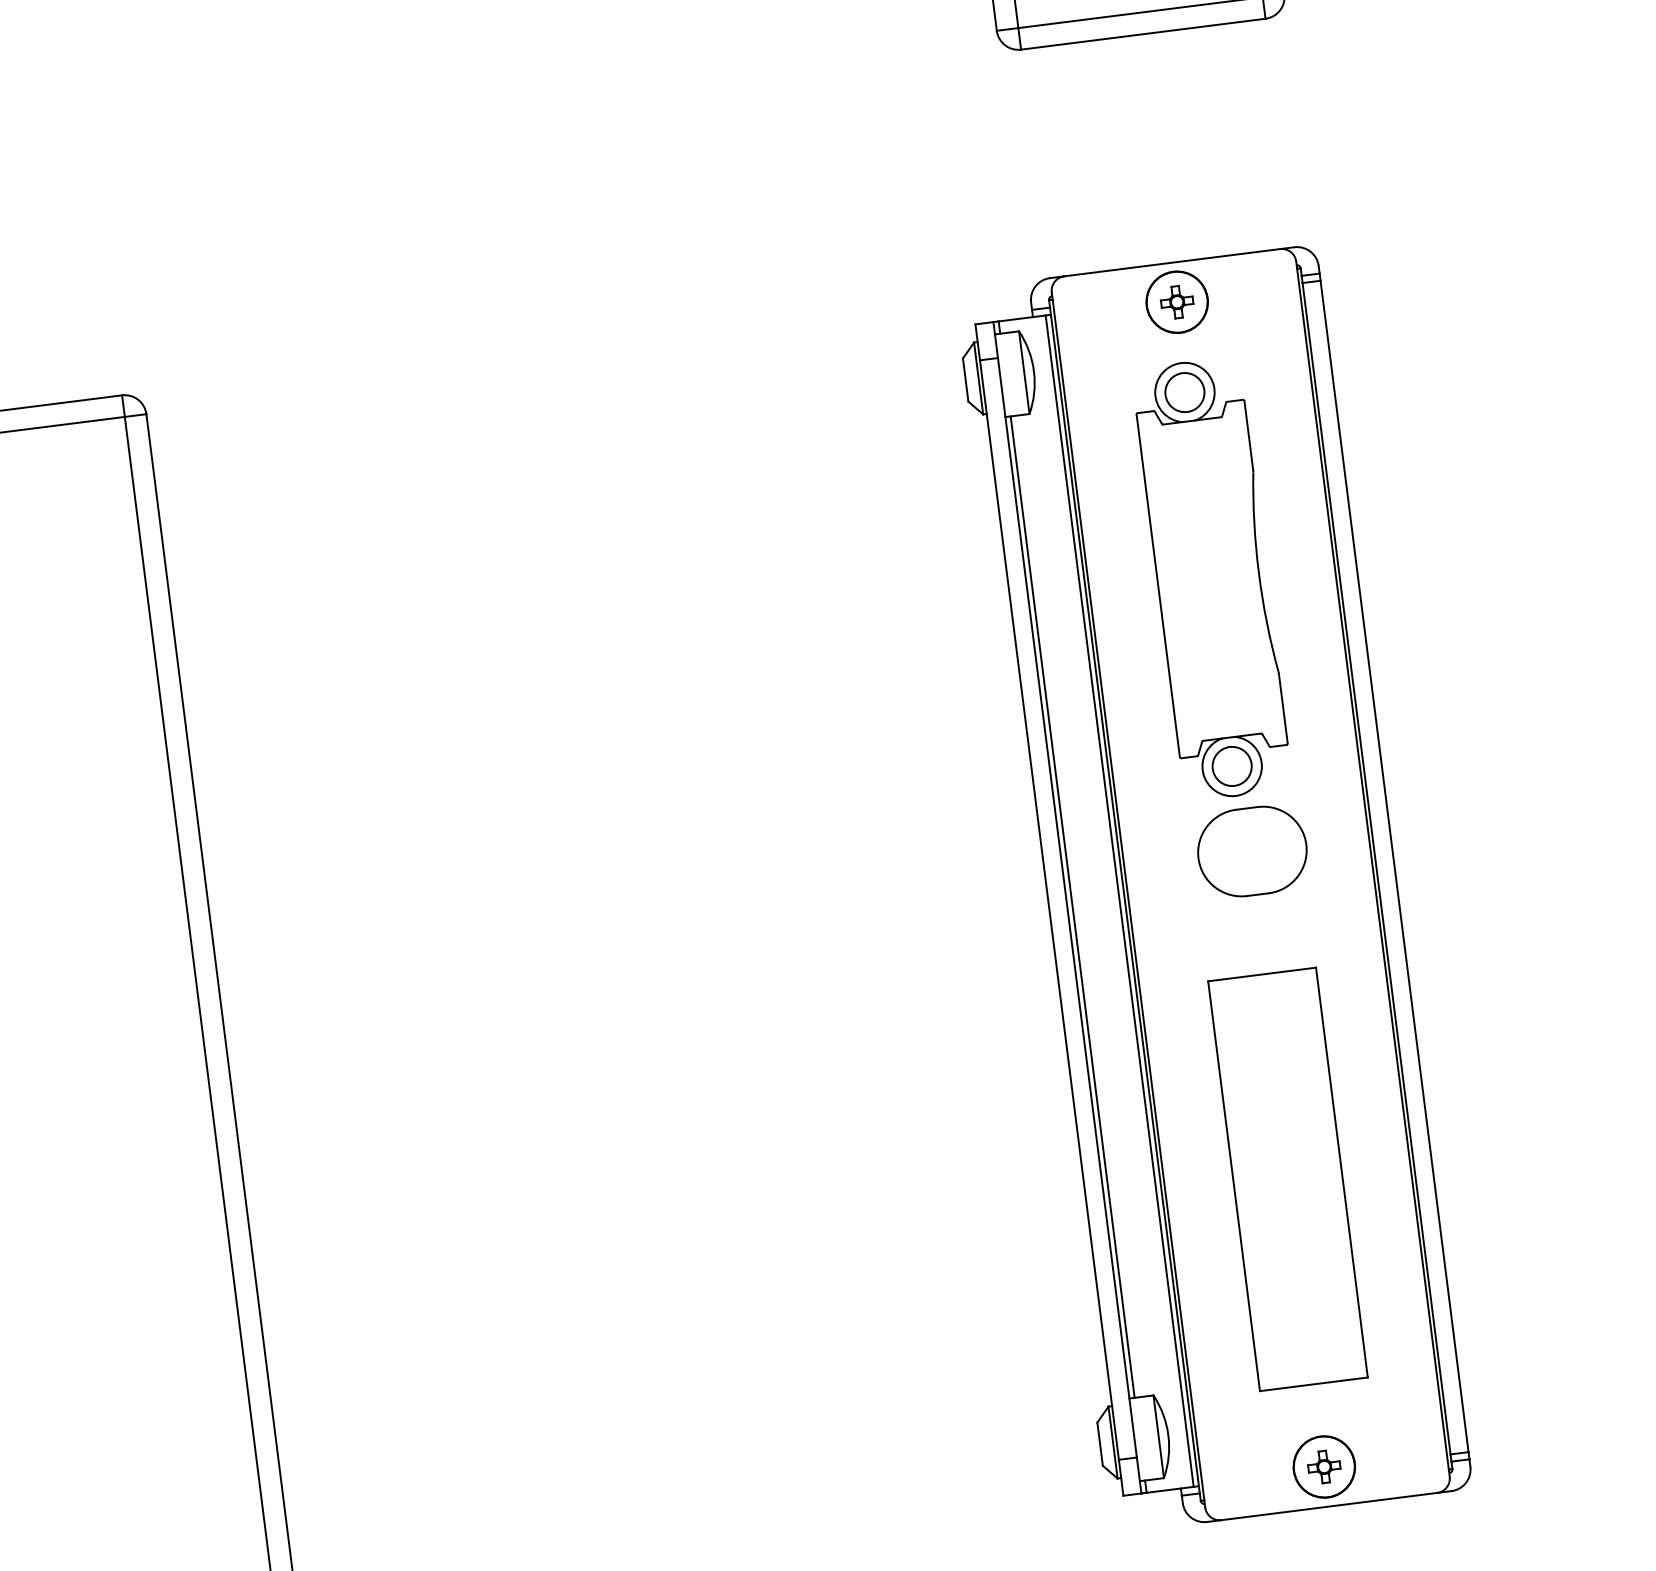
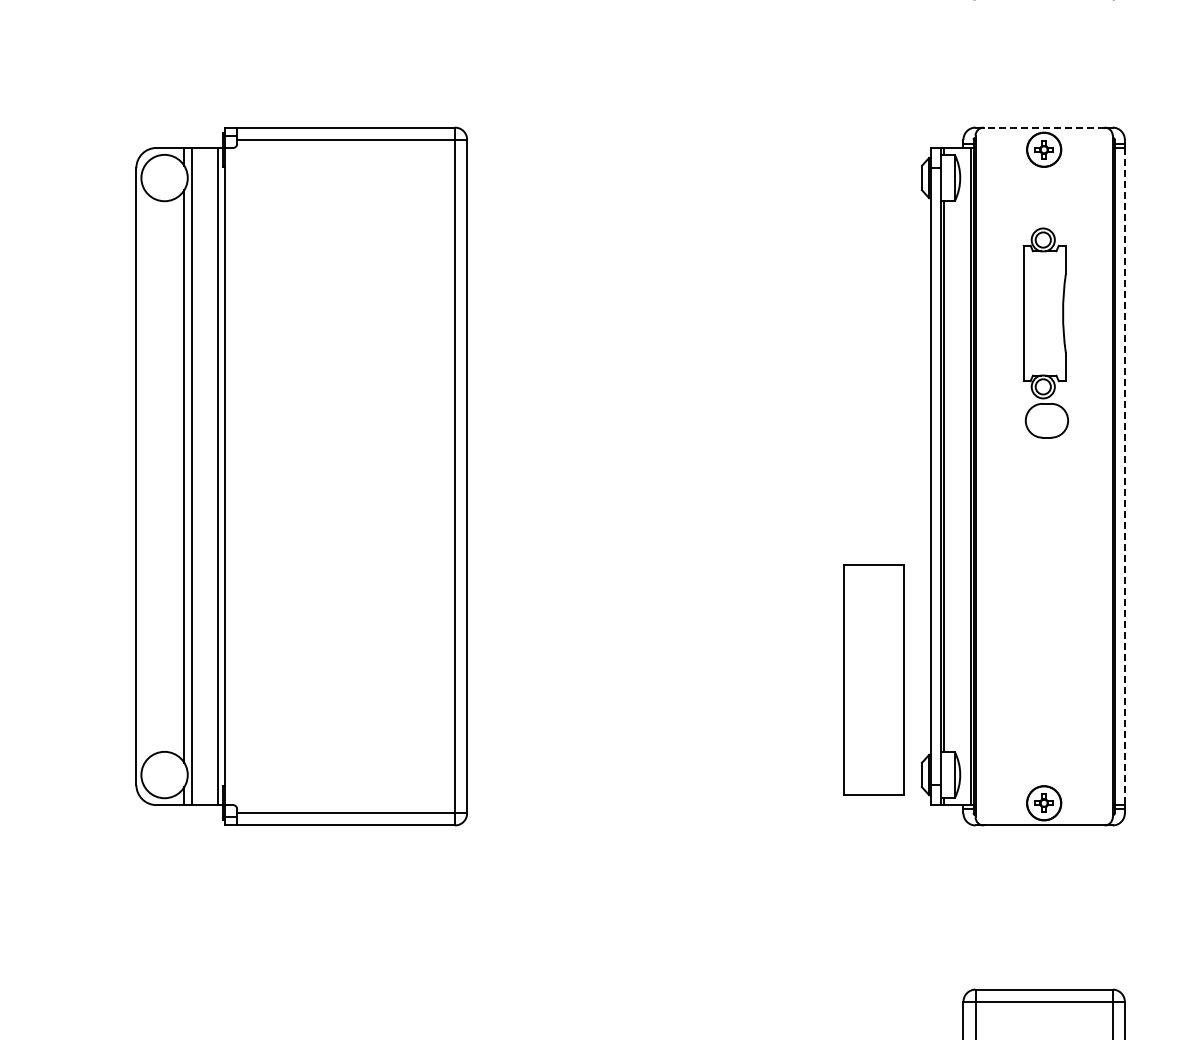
line: (1172, 262) -> (1044, 127), solid -> dashed
part: (1220, 627) -> (1045, 332), size x0.7
line: (1393, 866) -> (1124, 476), solid -> dashed
part: (1286, 1178) -> (873, 679), moved

